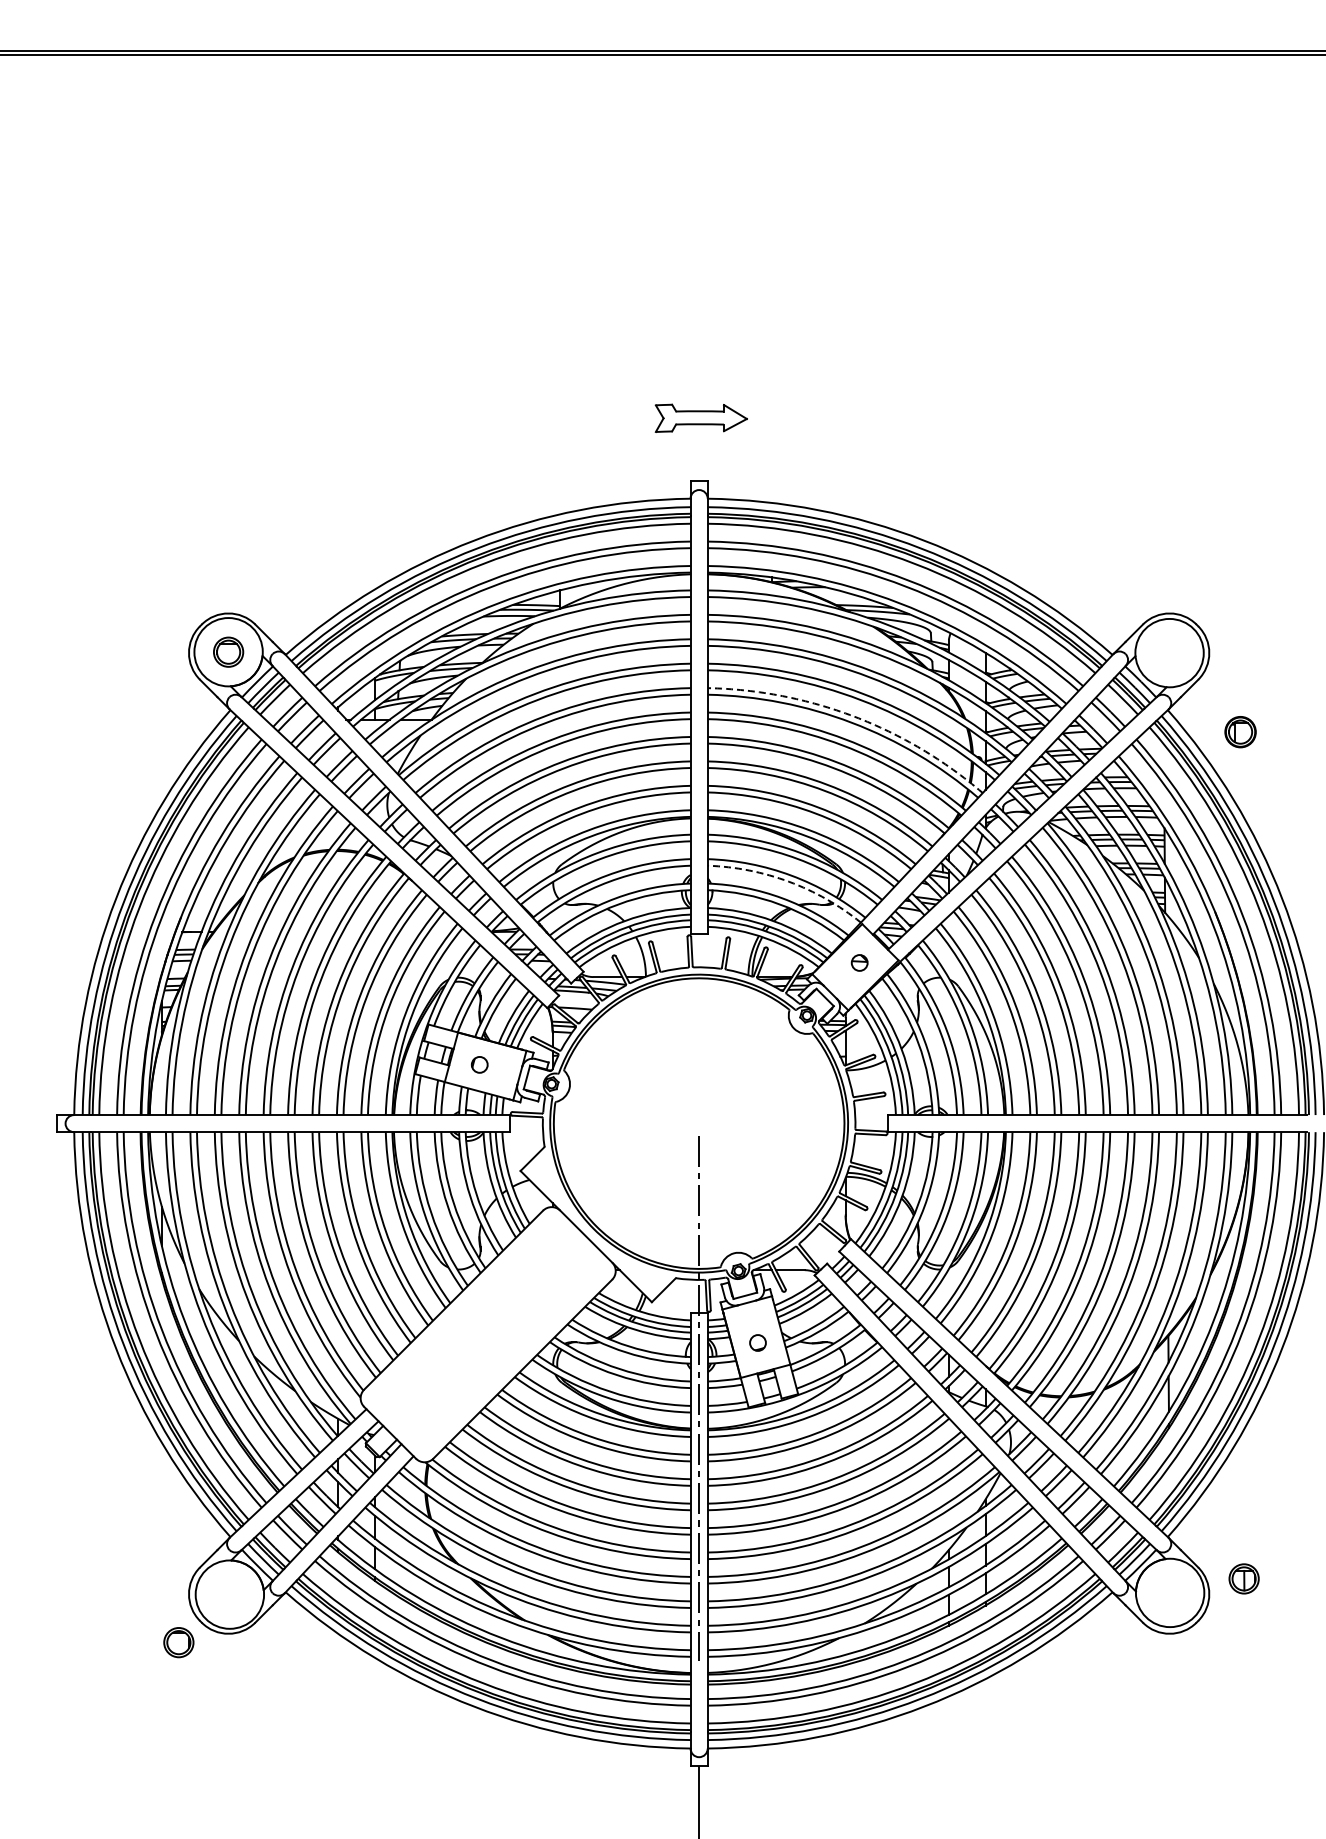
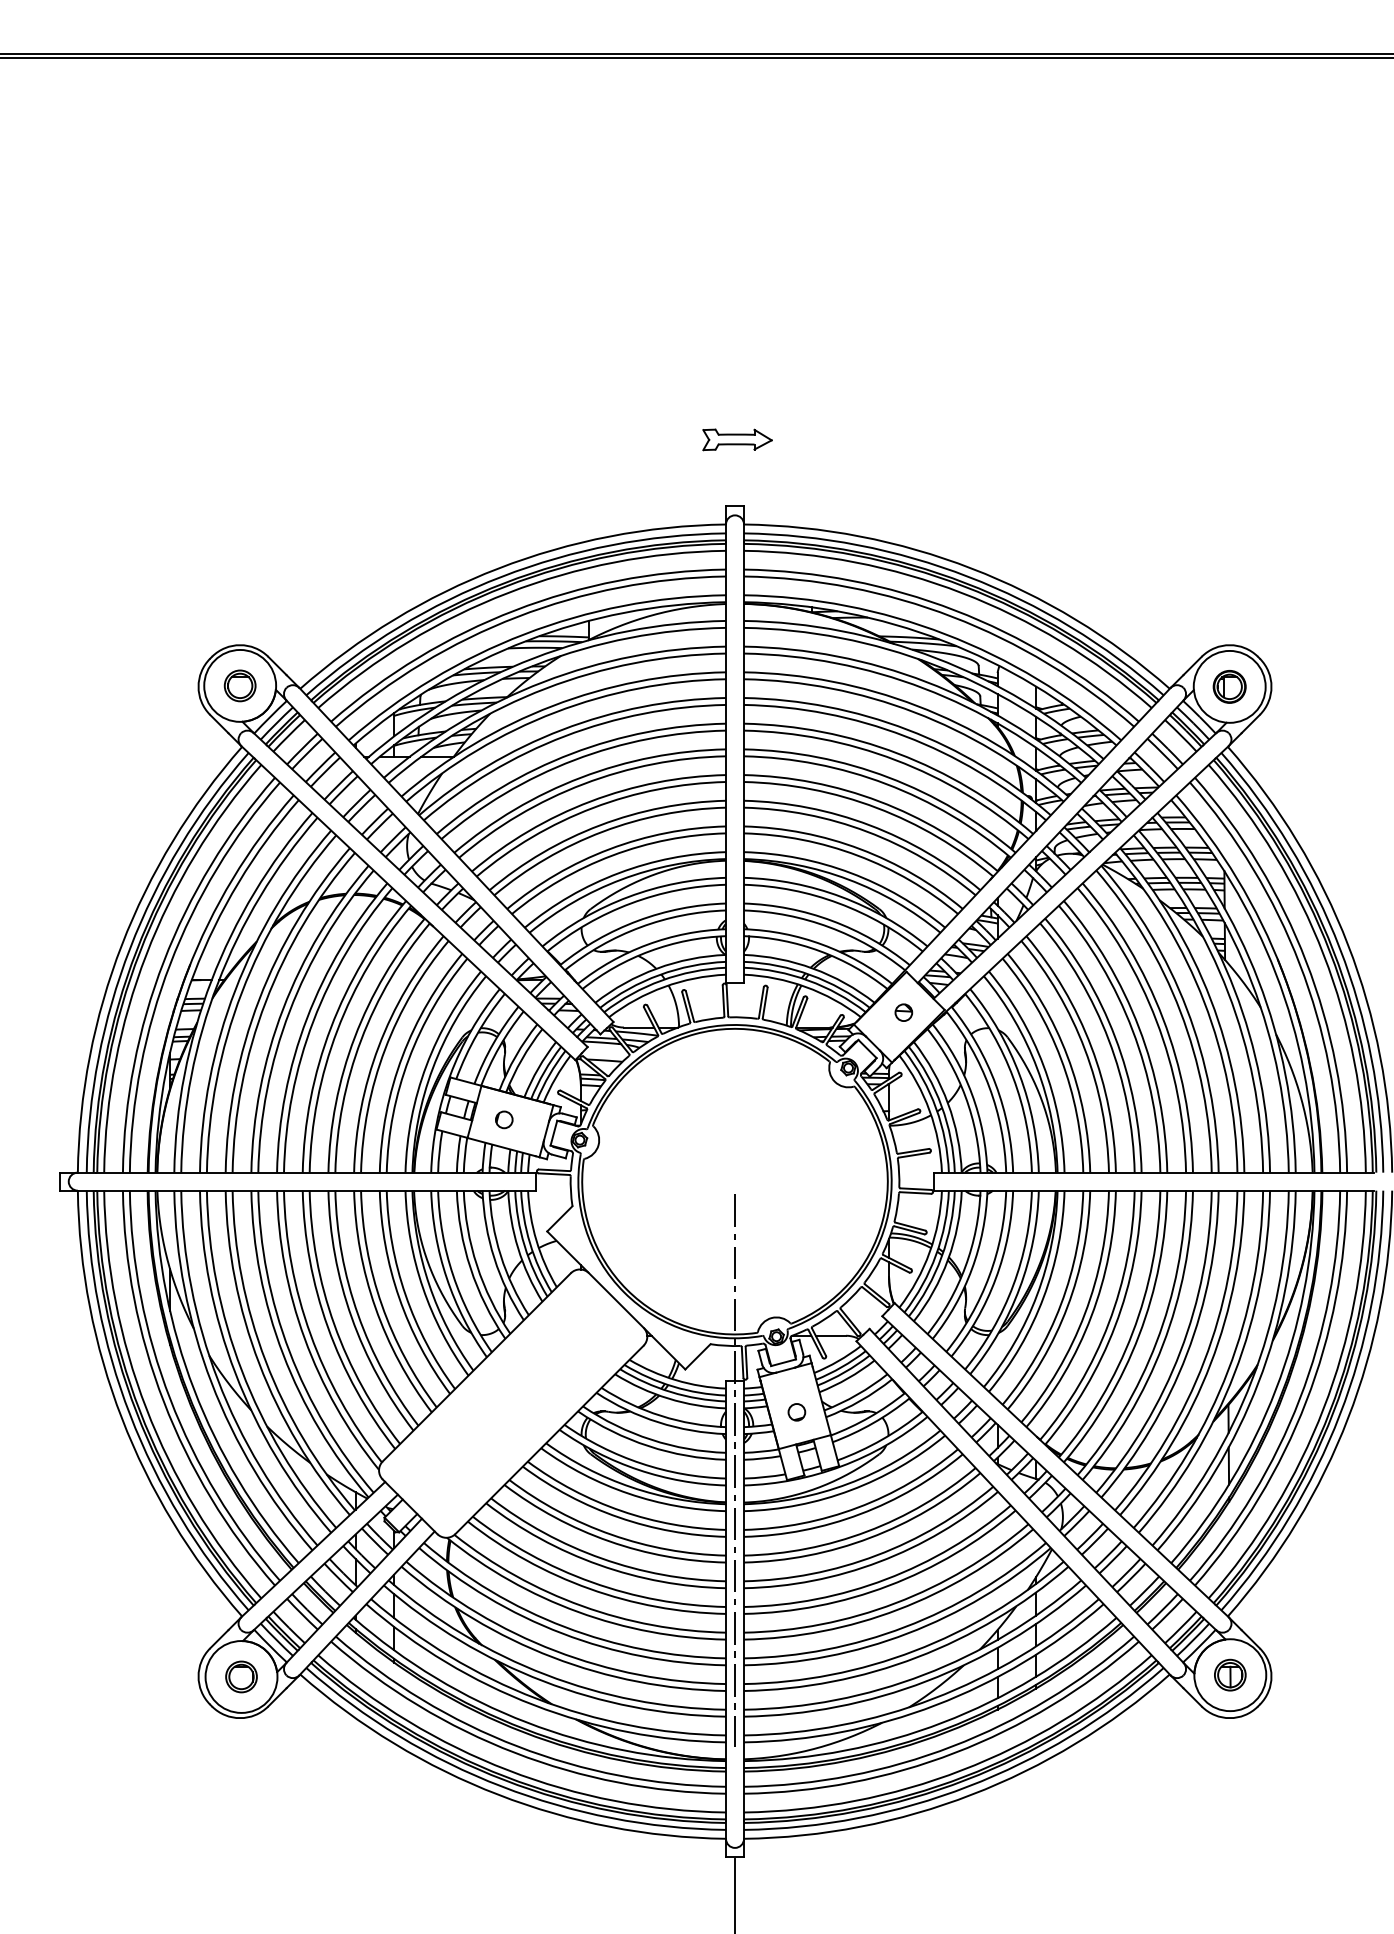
part: (701, 417) -> (737, 439), size x0.71
arc: (854, 716) -> (898, 753), dashed -> solid
part: (1240, 732) -> (1229, 687), moved
arc: (788, 881) -> (828, 927), dashed -> solid
part: (1243, 1578) -> (1229, 1674), moved
part: (178, 1642) -> (241, 1676), moved

